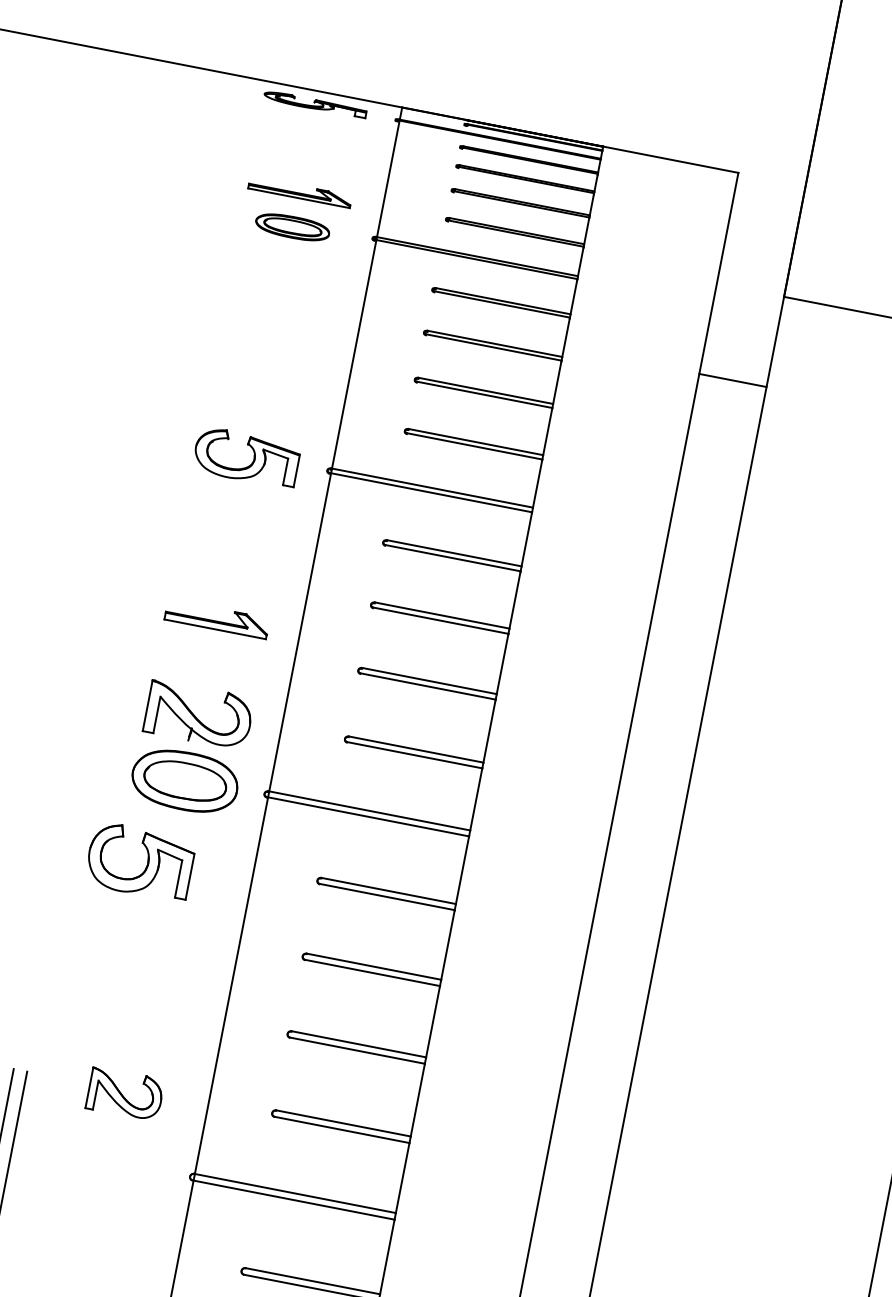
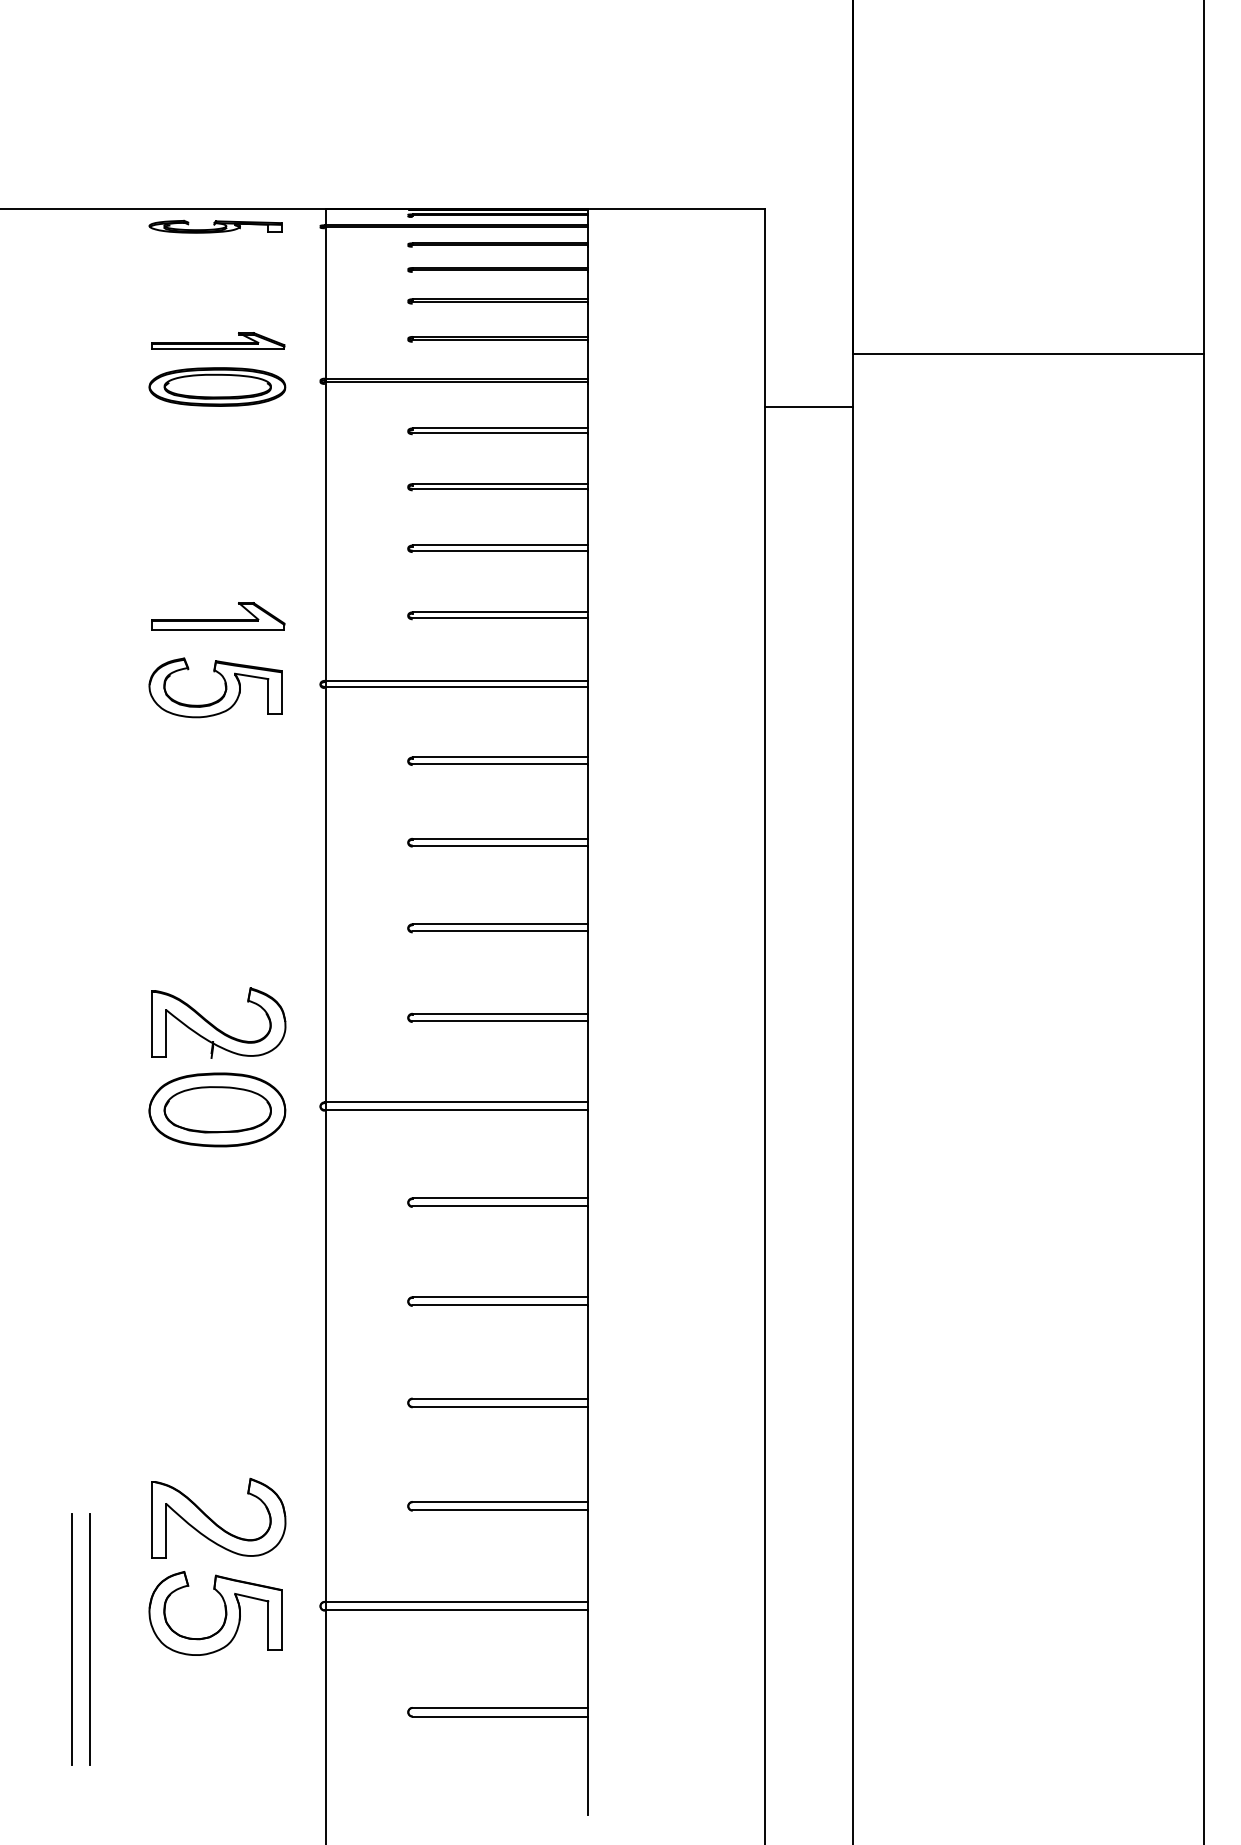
part: (292, 226) -> (217, 386), size x1.43
line: (732, 380) -> (808, 406), moved
part: (217, 619) -> (218, 616), moved
part: (147, 860) -> (224, 1609), moved
part: (125, 1093) -> (218, 1517), size x1.43

